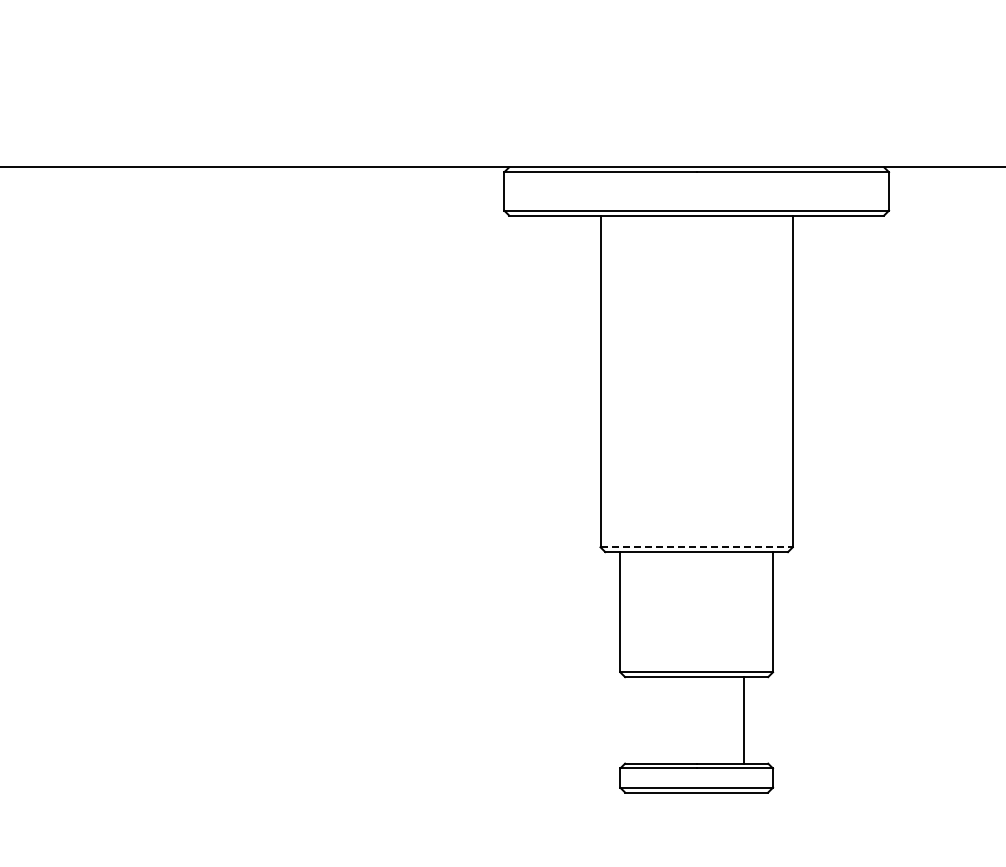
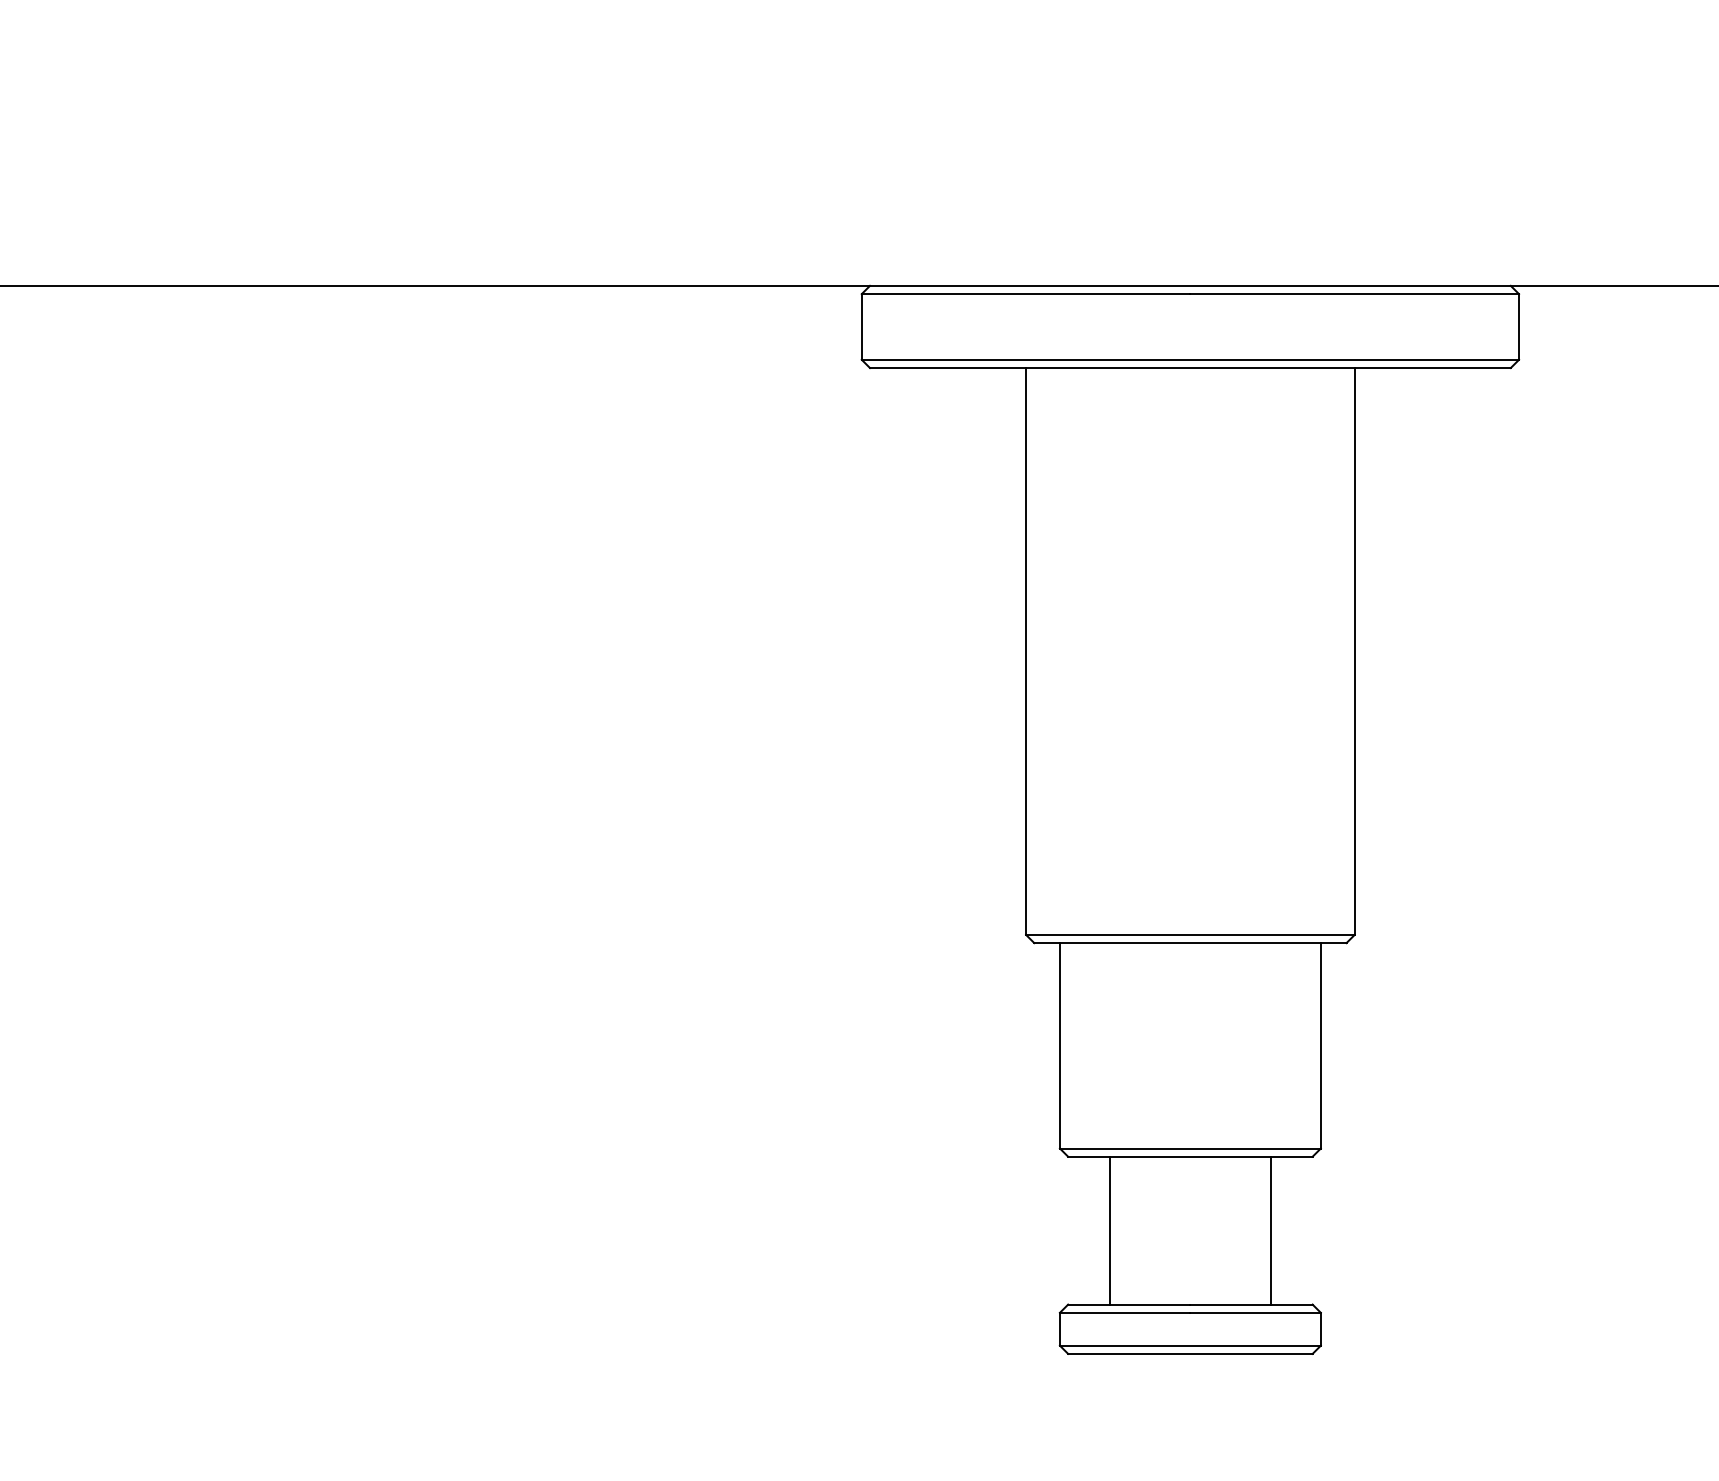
line: (697, 547) -> (1191, 935), dashed -> solid
line: (649, 720) -> (1109, 1230), added

